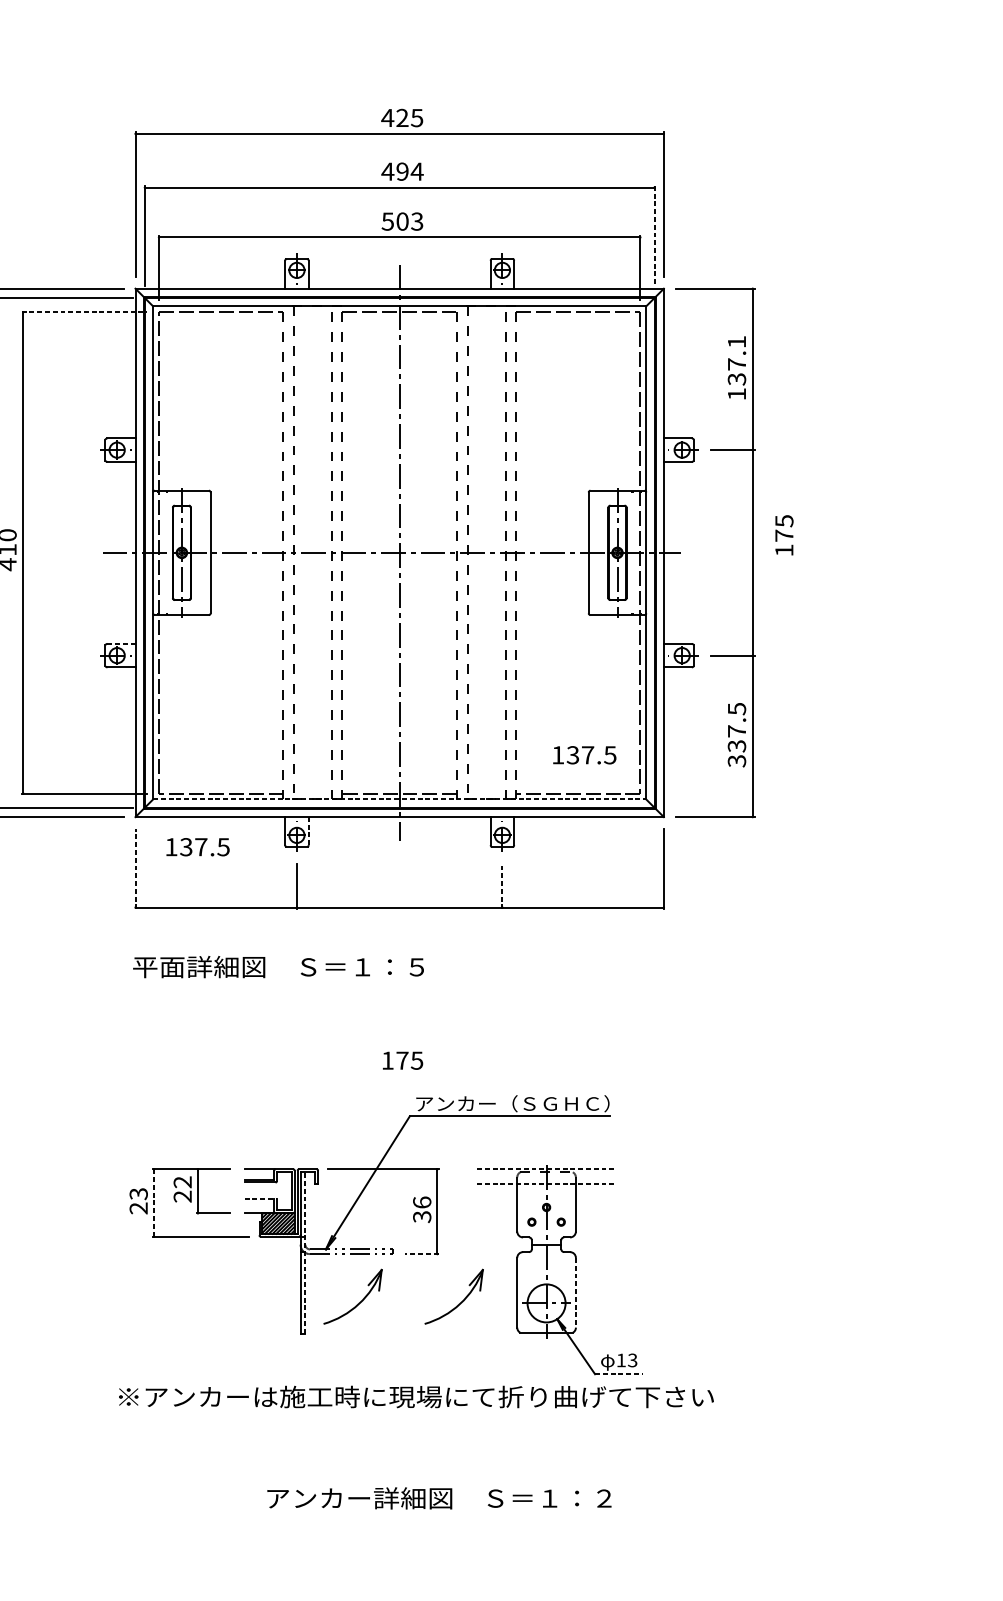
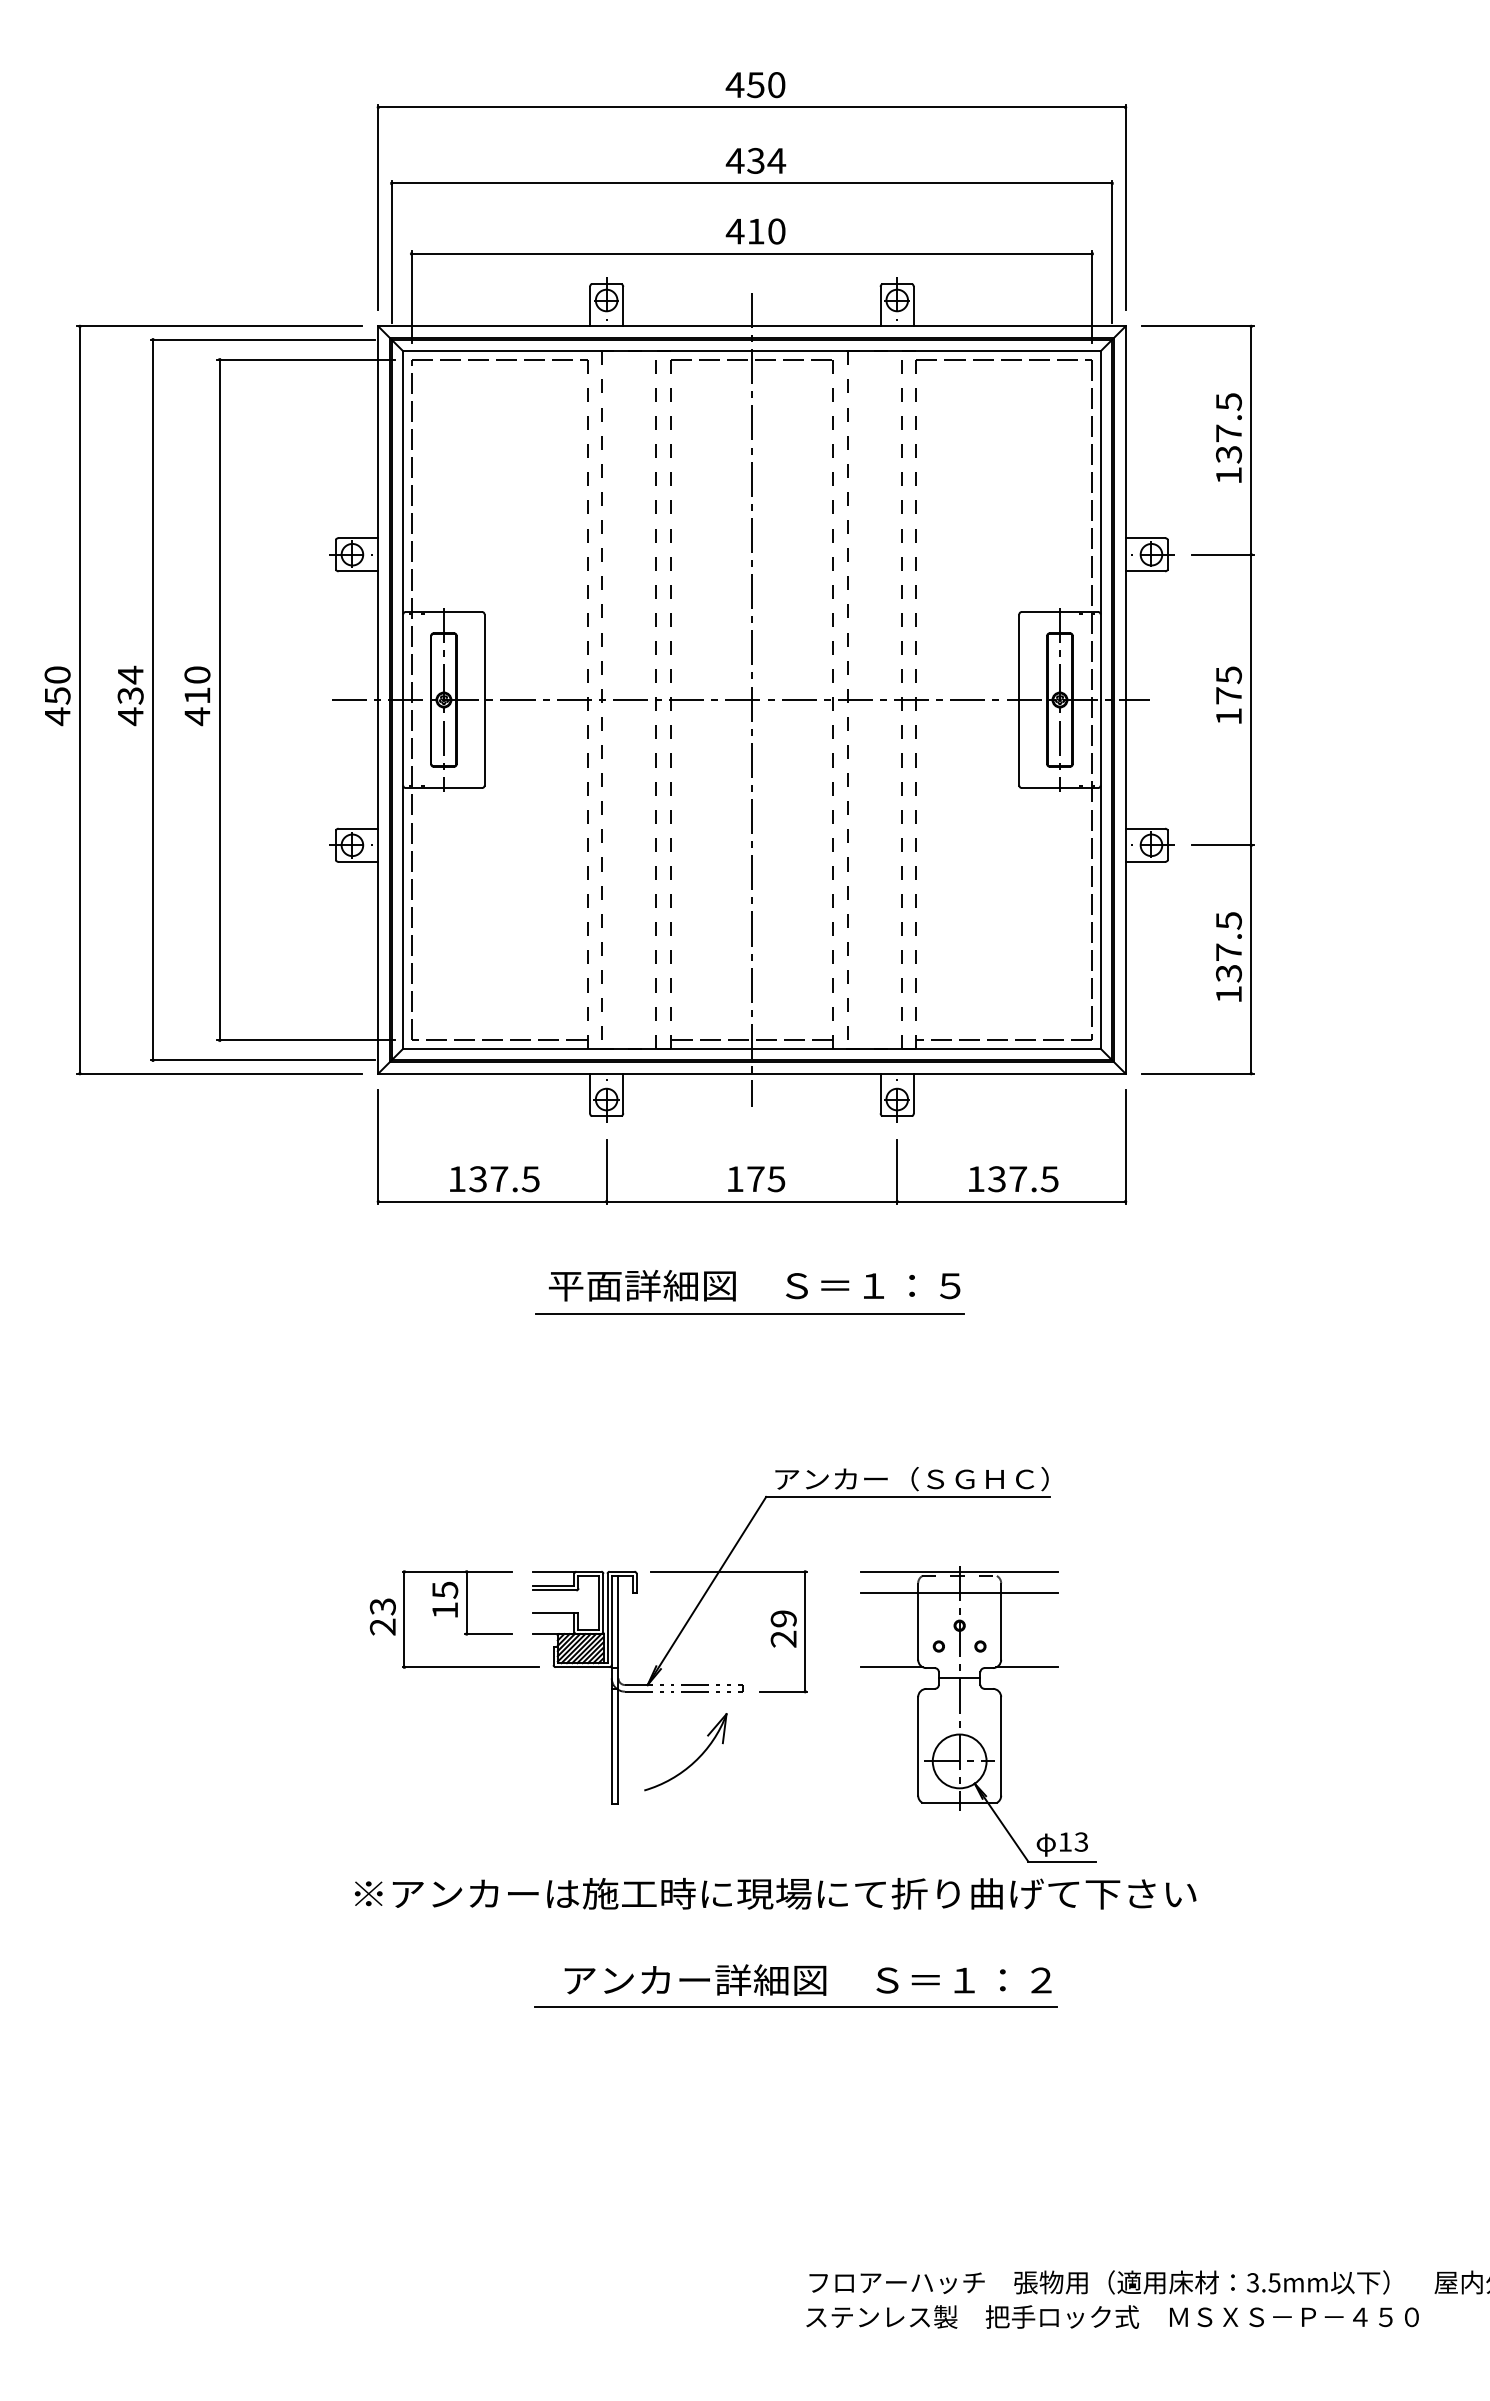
text: (409, 118) -> (765, 85), 425 -> 450
text: (402, 171) -> (755, 160), 494 -> 434
text: (402, 221) -> (755, 231), 503 -> 410
line: (654, 236) -> (1112, 252), dashed -> solid
line: (84, 312) -> (306, 359), dashed -> solid
text: (736, 342) -> (1228, 402), 137.1 -> 137.5
text: (784, 534) -> (1228, 694), moved
line: (121, 643) -> (358, 828), dashed -> solid
text: (584, 755) -> (1013, 1179), moved
text: (736, 761) -> (1228, 994), 337.5 -> 137.5
line: (399, 799) -> (751, 1048), dashed -> solid
line: (308, 831) -> (623, 1093), dashed -> solid
text: (197, 847) -> (494, 1179), moved
line: (135, 869) -> (378, 1147), dashed -> solid
line: (502, 886) -> (897, 1171), dashed -> solid
text: (278, 966) -> (754, 1285), moved
line: (398, 987) -> (750, 1314), added
text: (402, 1060) -> (756, 1179), moved
line: (547, 1169) -> (960, 1571), dashed -> solid
line: (547, 1183) -> (960, 1592), dashed -> solid
text: (183, 1188) -> (445, 1599), 22 -> 15
line: (260, 1198) -> (555, 1613), dashed -> solid
line: (154, 1203) -> (404, 1619), dashed -> solid
text: (422, 1209) -> (783, 1628), 36 -> 29
line: (498, 1236) -> (891, 1667), added
line: (593, 1236) -> (1026, 1667), added
line: (305, 1252) -> (618, 1689), dashed -> solid
line: (422, 1253) -> (783, 1691), dashed -> solid
line: (576, 1292) -> (1001, 1746), dashed -> solid
part: (460, 1302) -> (837, 1760), removed
line: (619, 1374) -> (1062, 1861), dashed -> solid
line: (431, 1476) -> (796, 2006), added
text: (438, 1497) -> (807, 1979), moved

